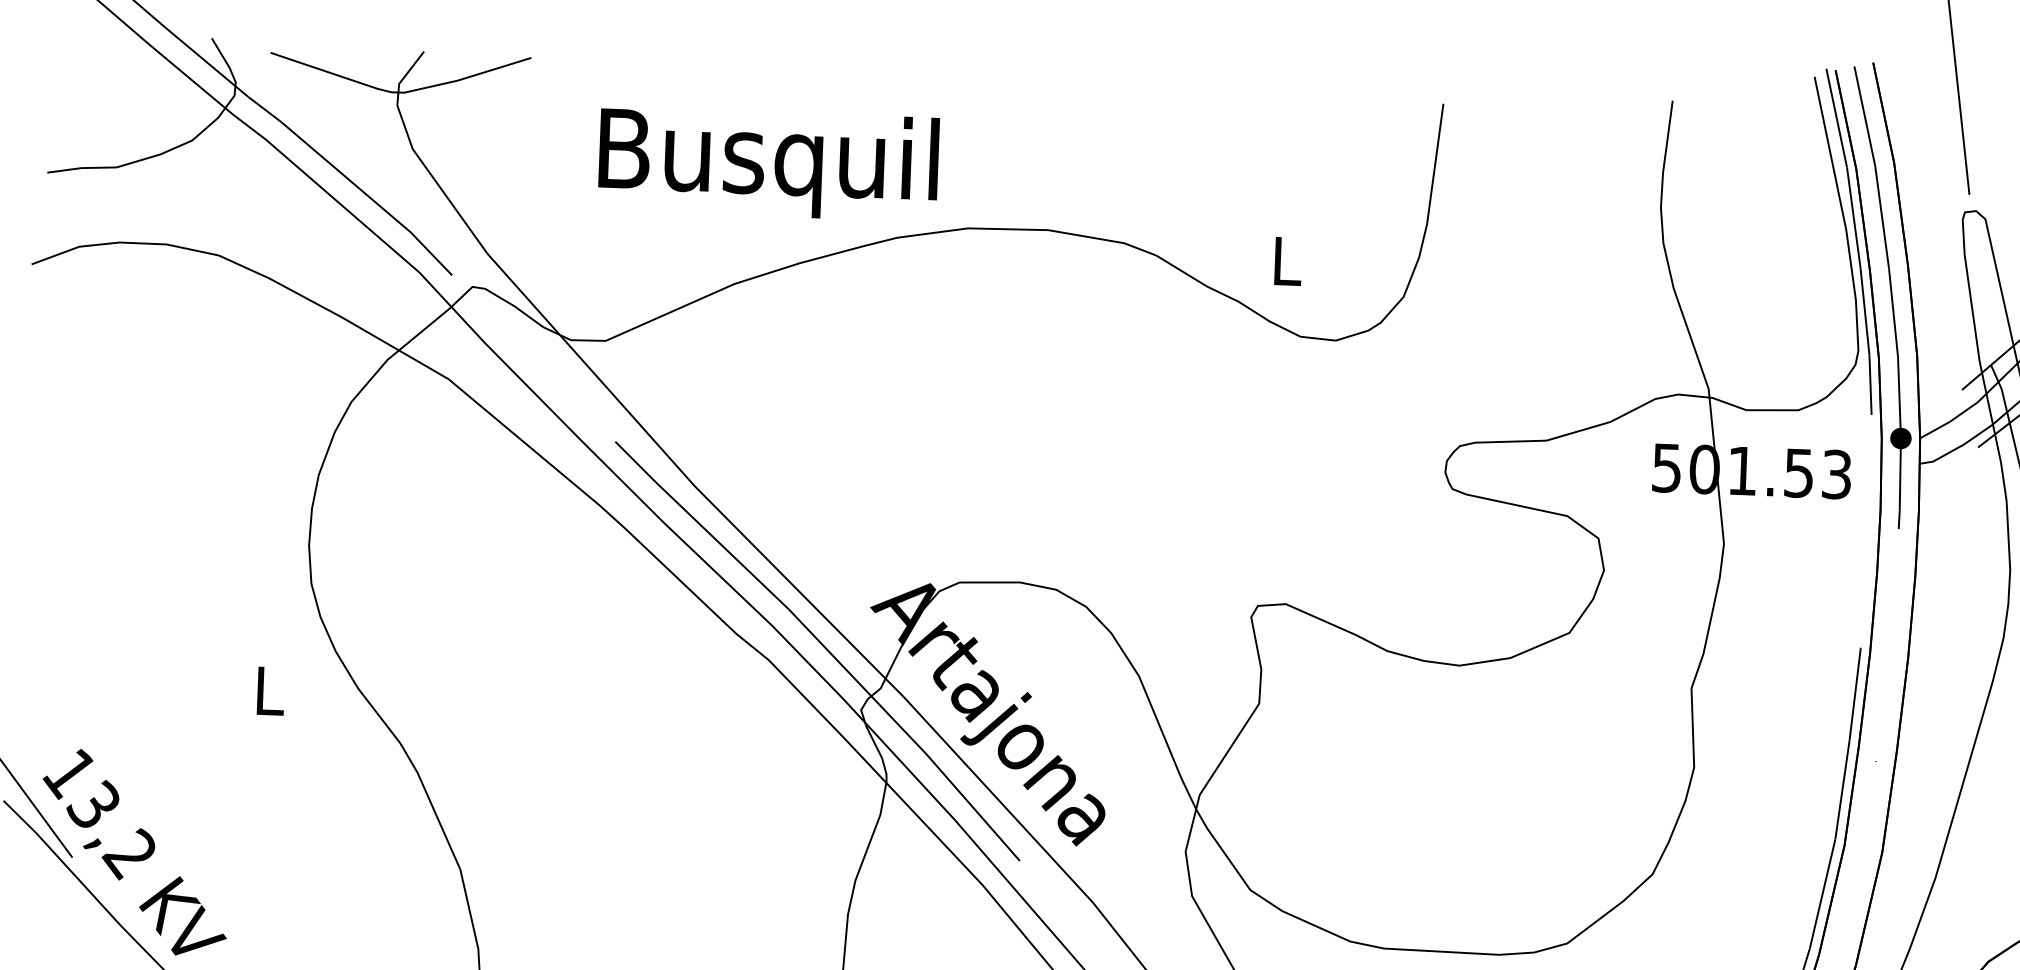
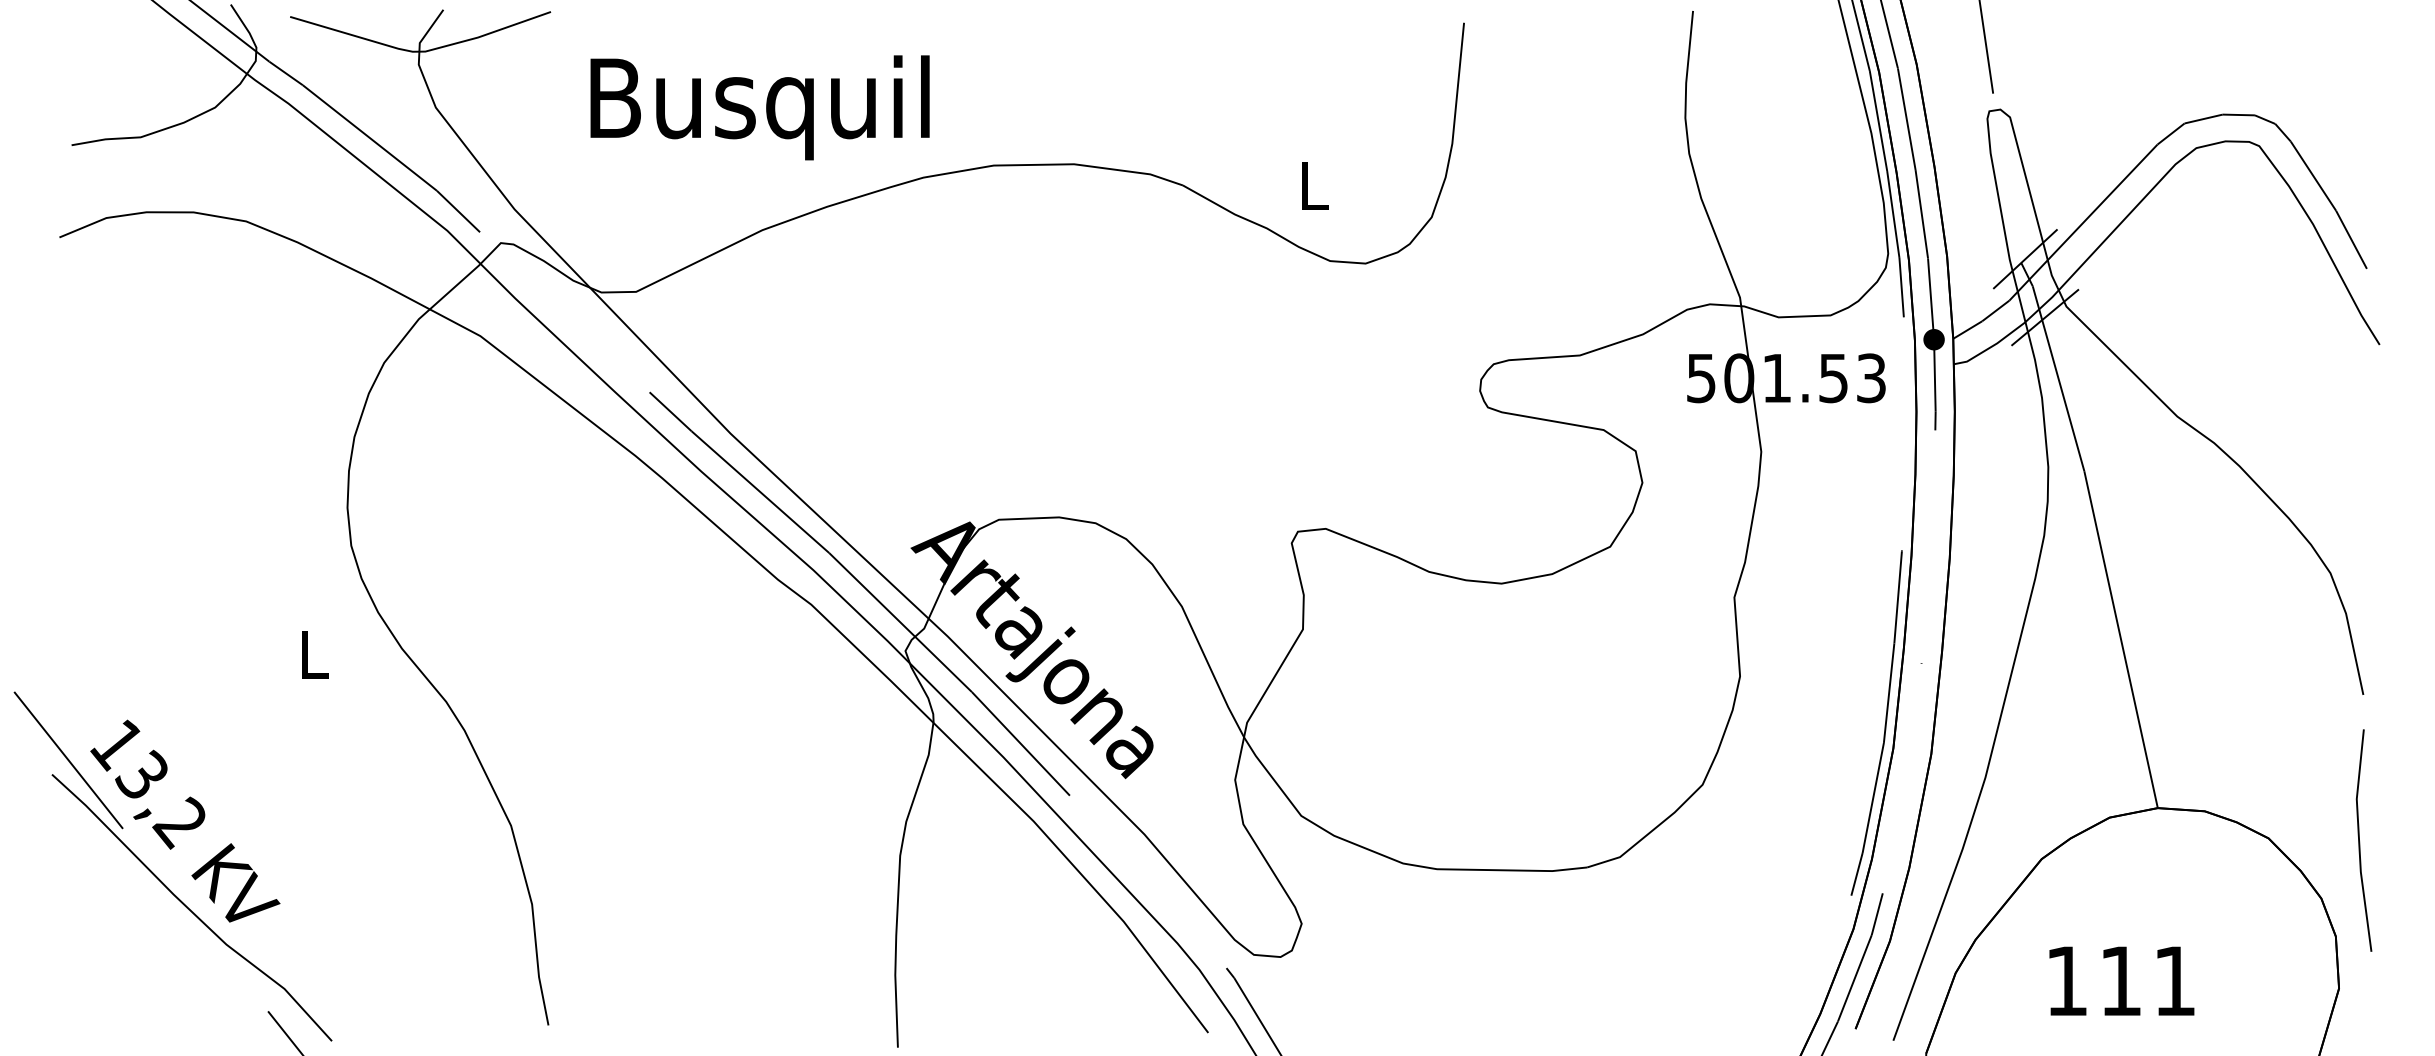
text: (768, 163) -> (759, 107), moved

